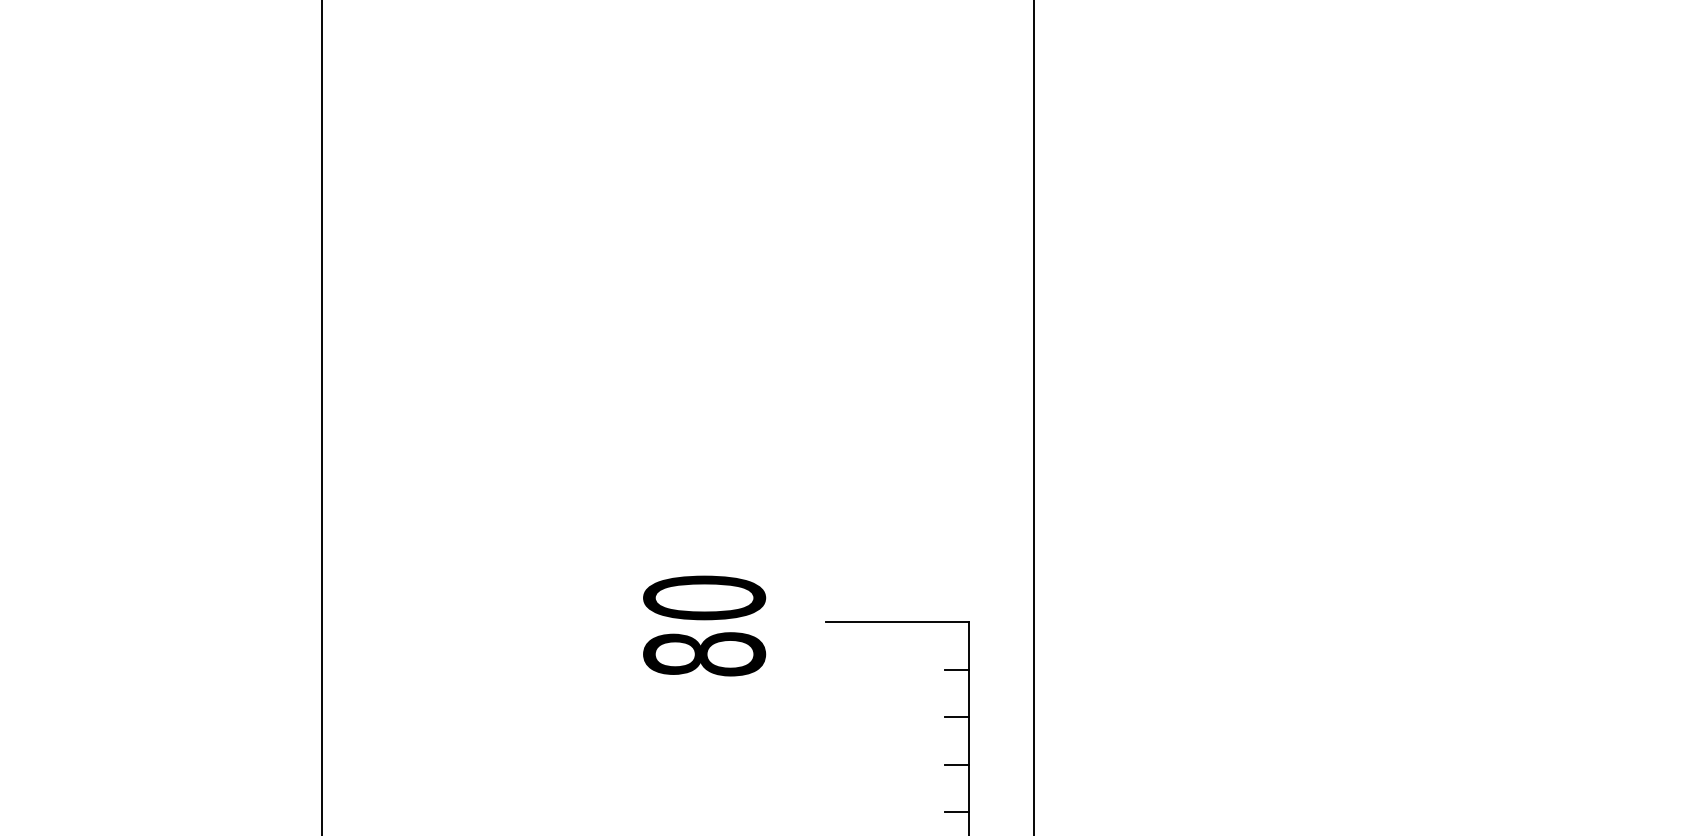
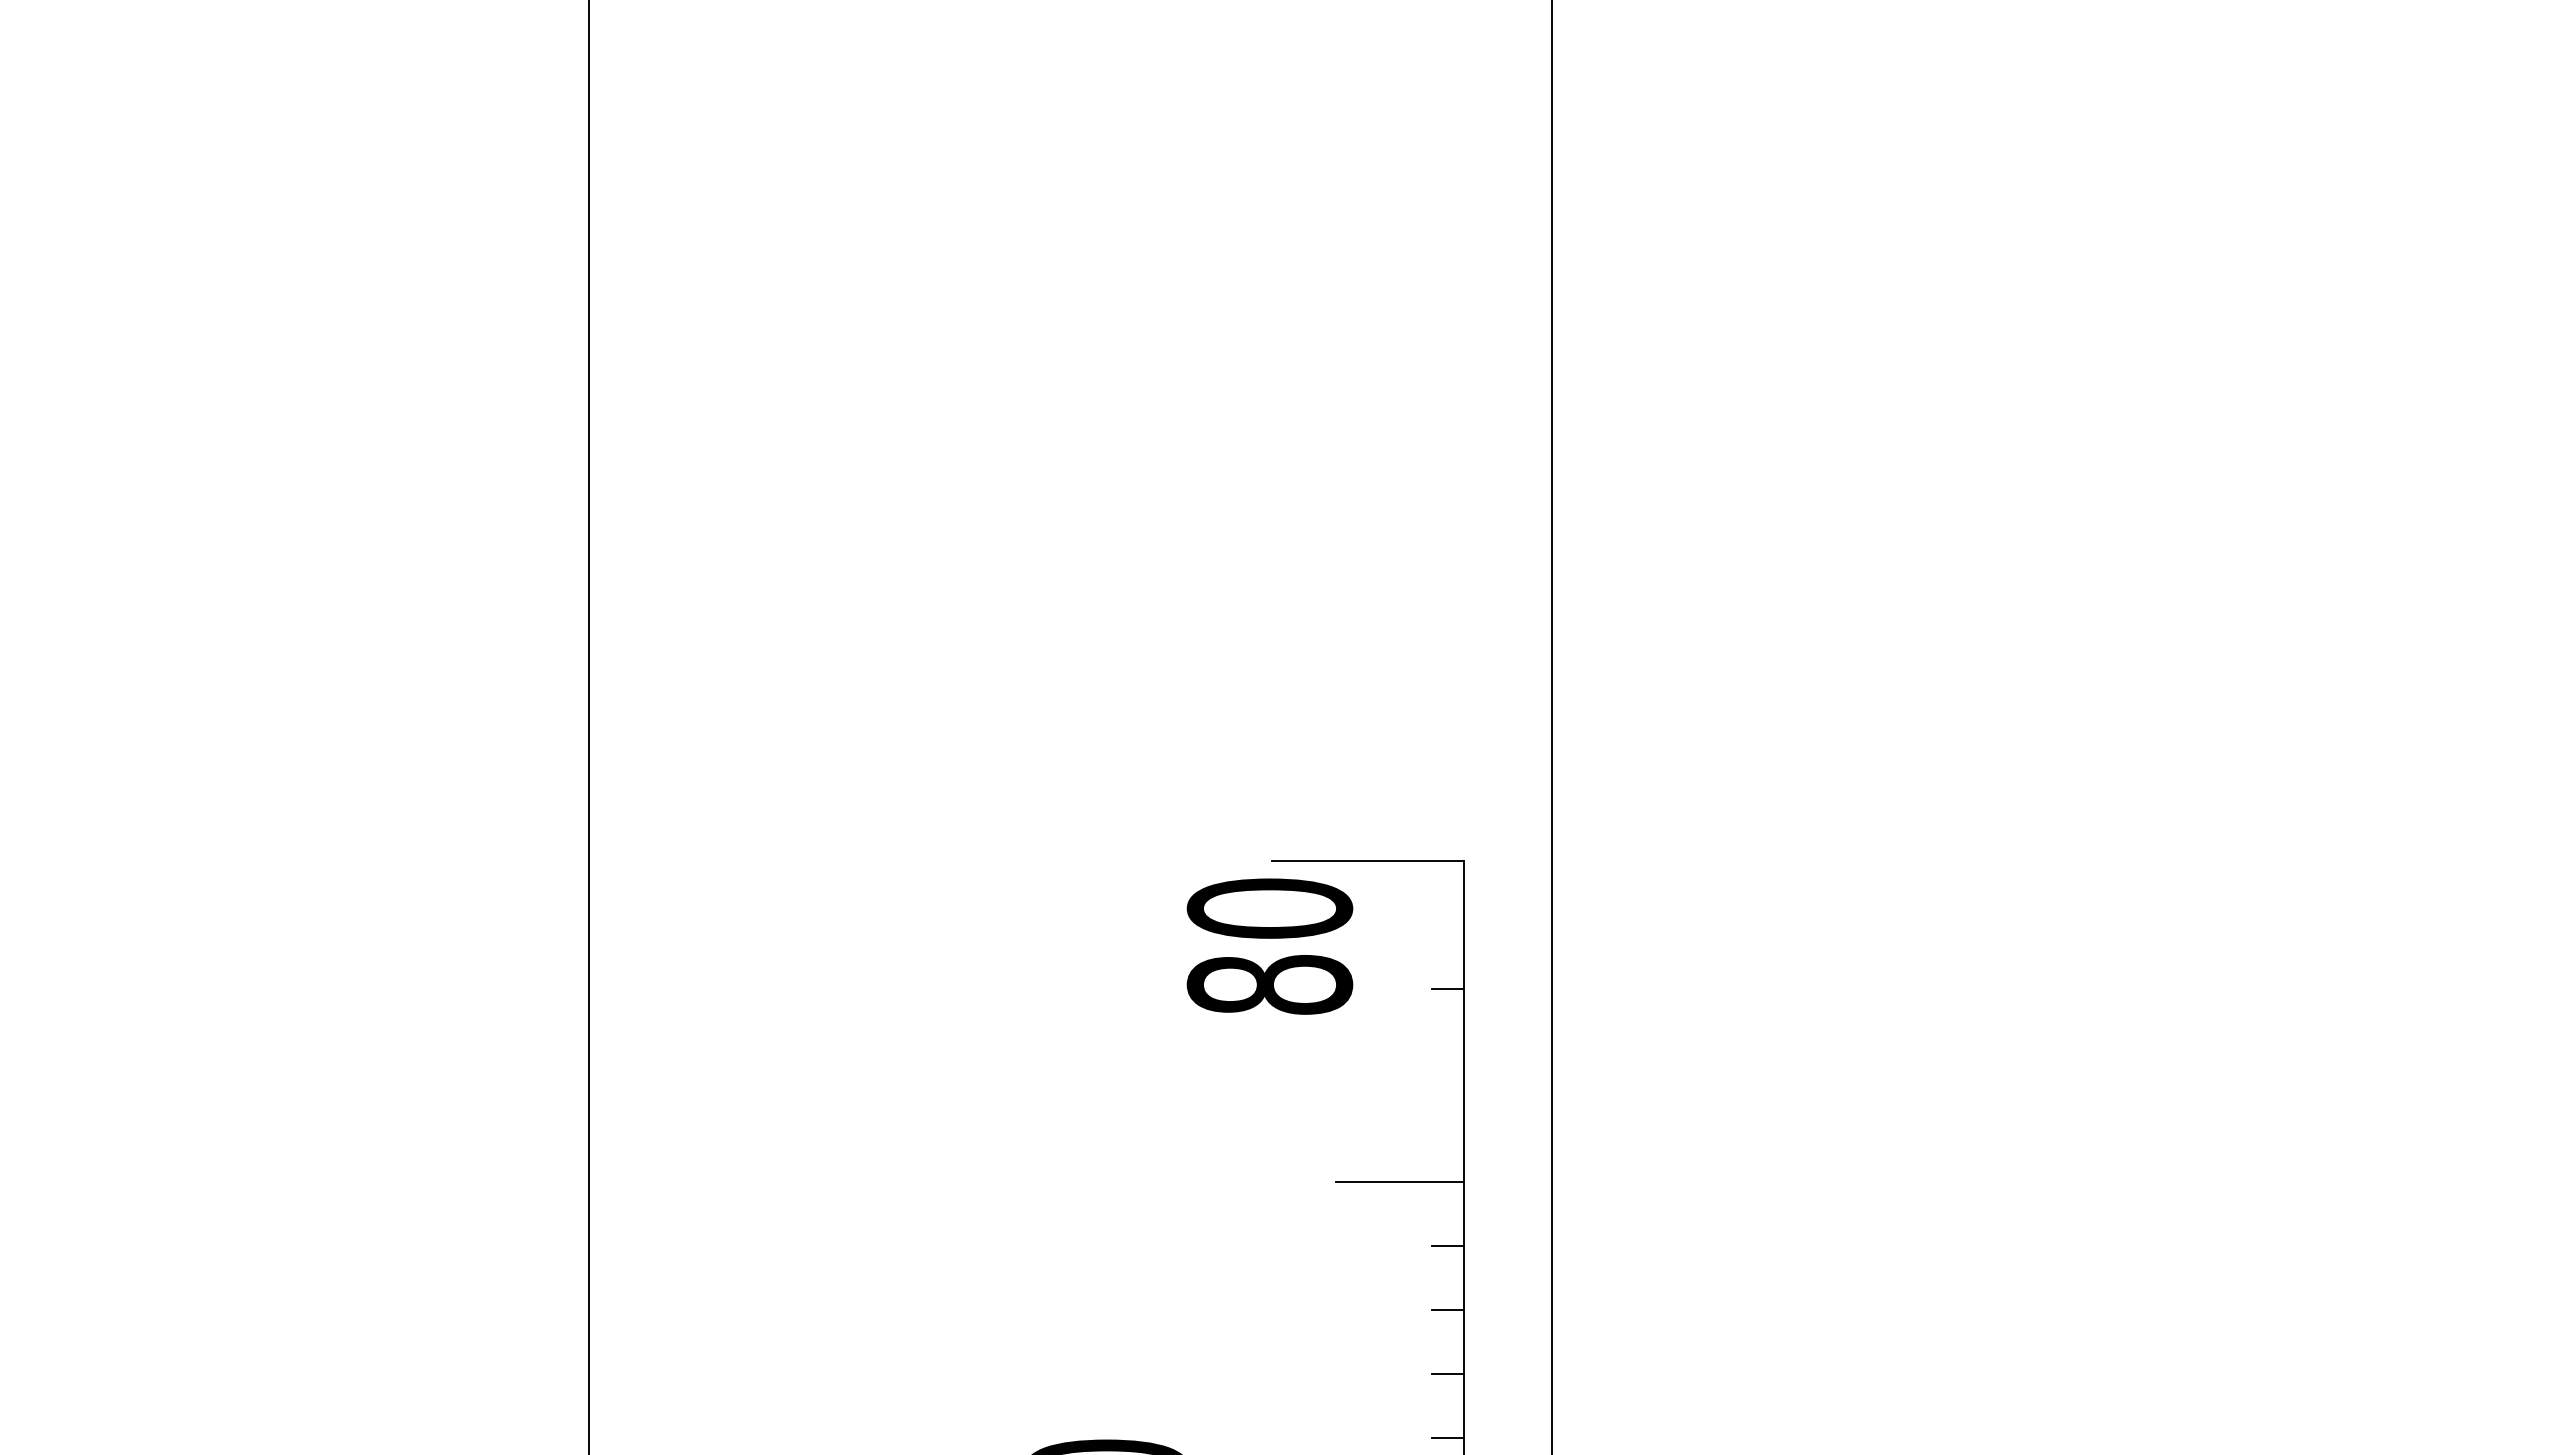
text: (704, 625) -> (1269, 946), moved
line: (957, 669) -> (1448, 924), removed
line: (957, 764) -> (1448, 1053), removed
line: (957, 812) -> (1448, 1117), removed

